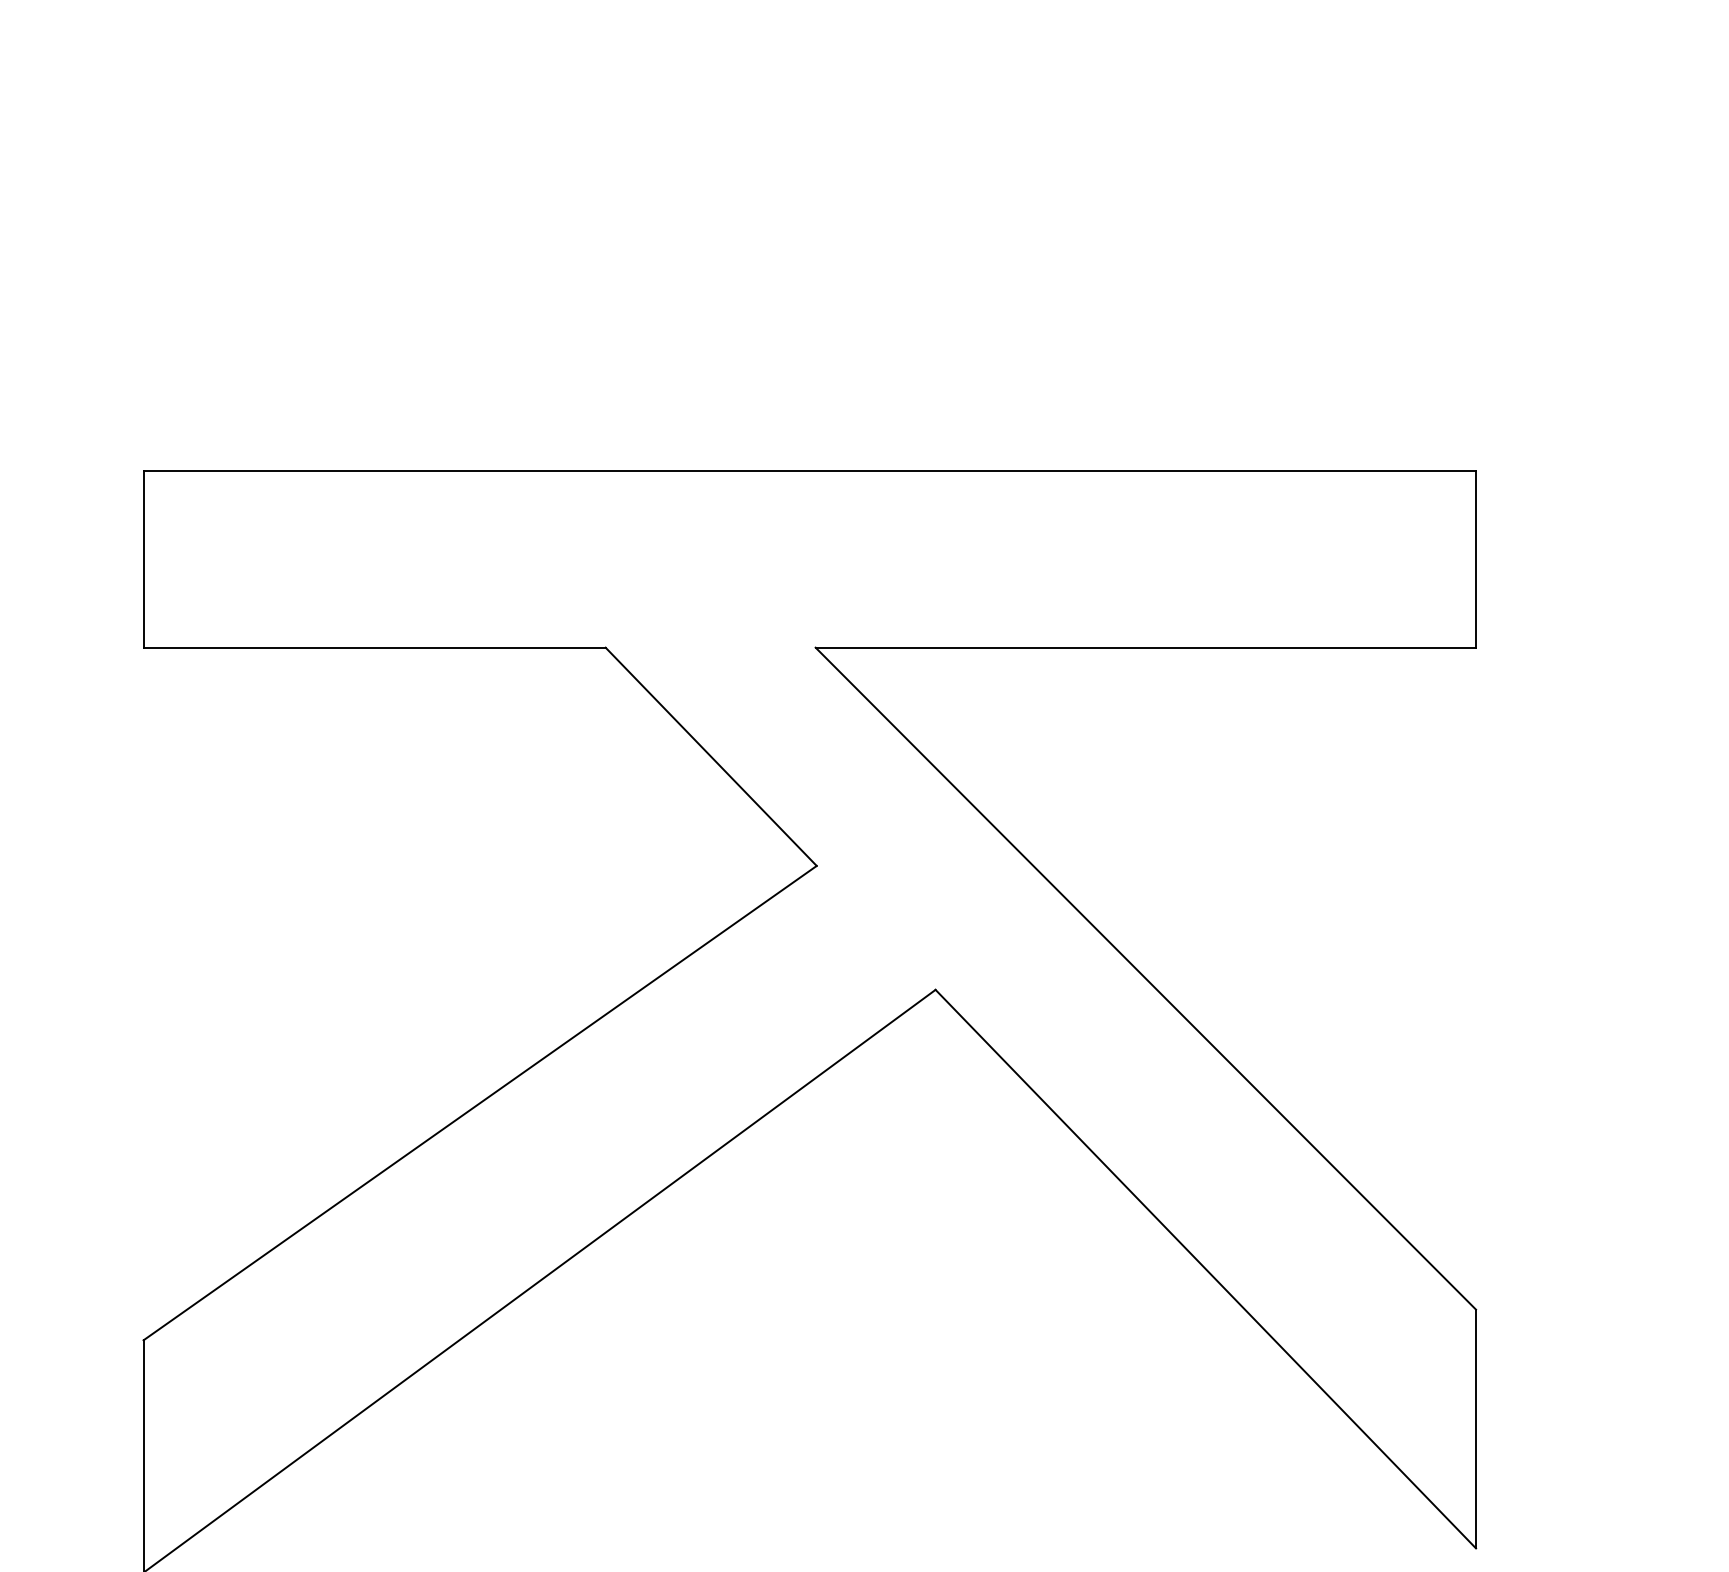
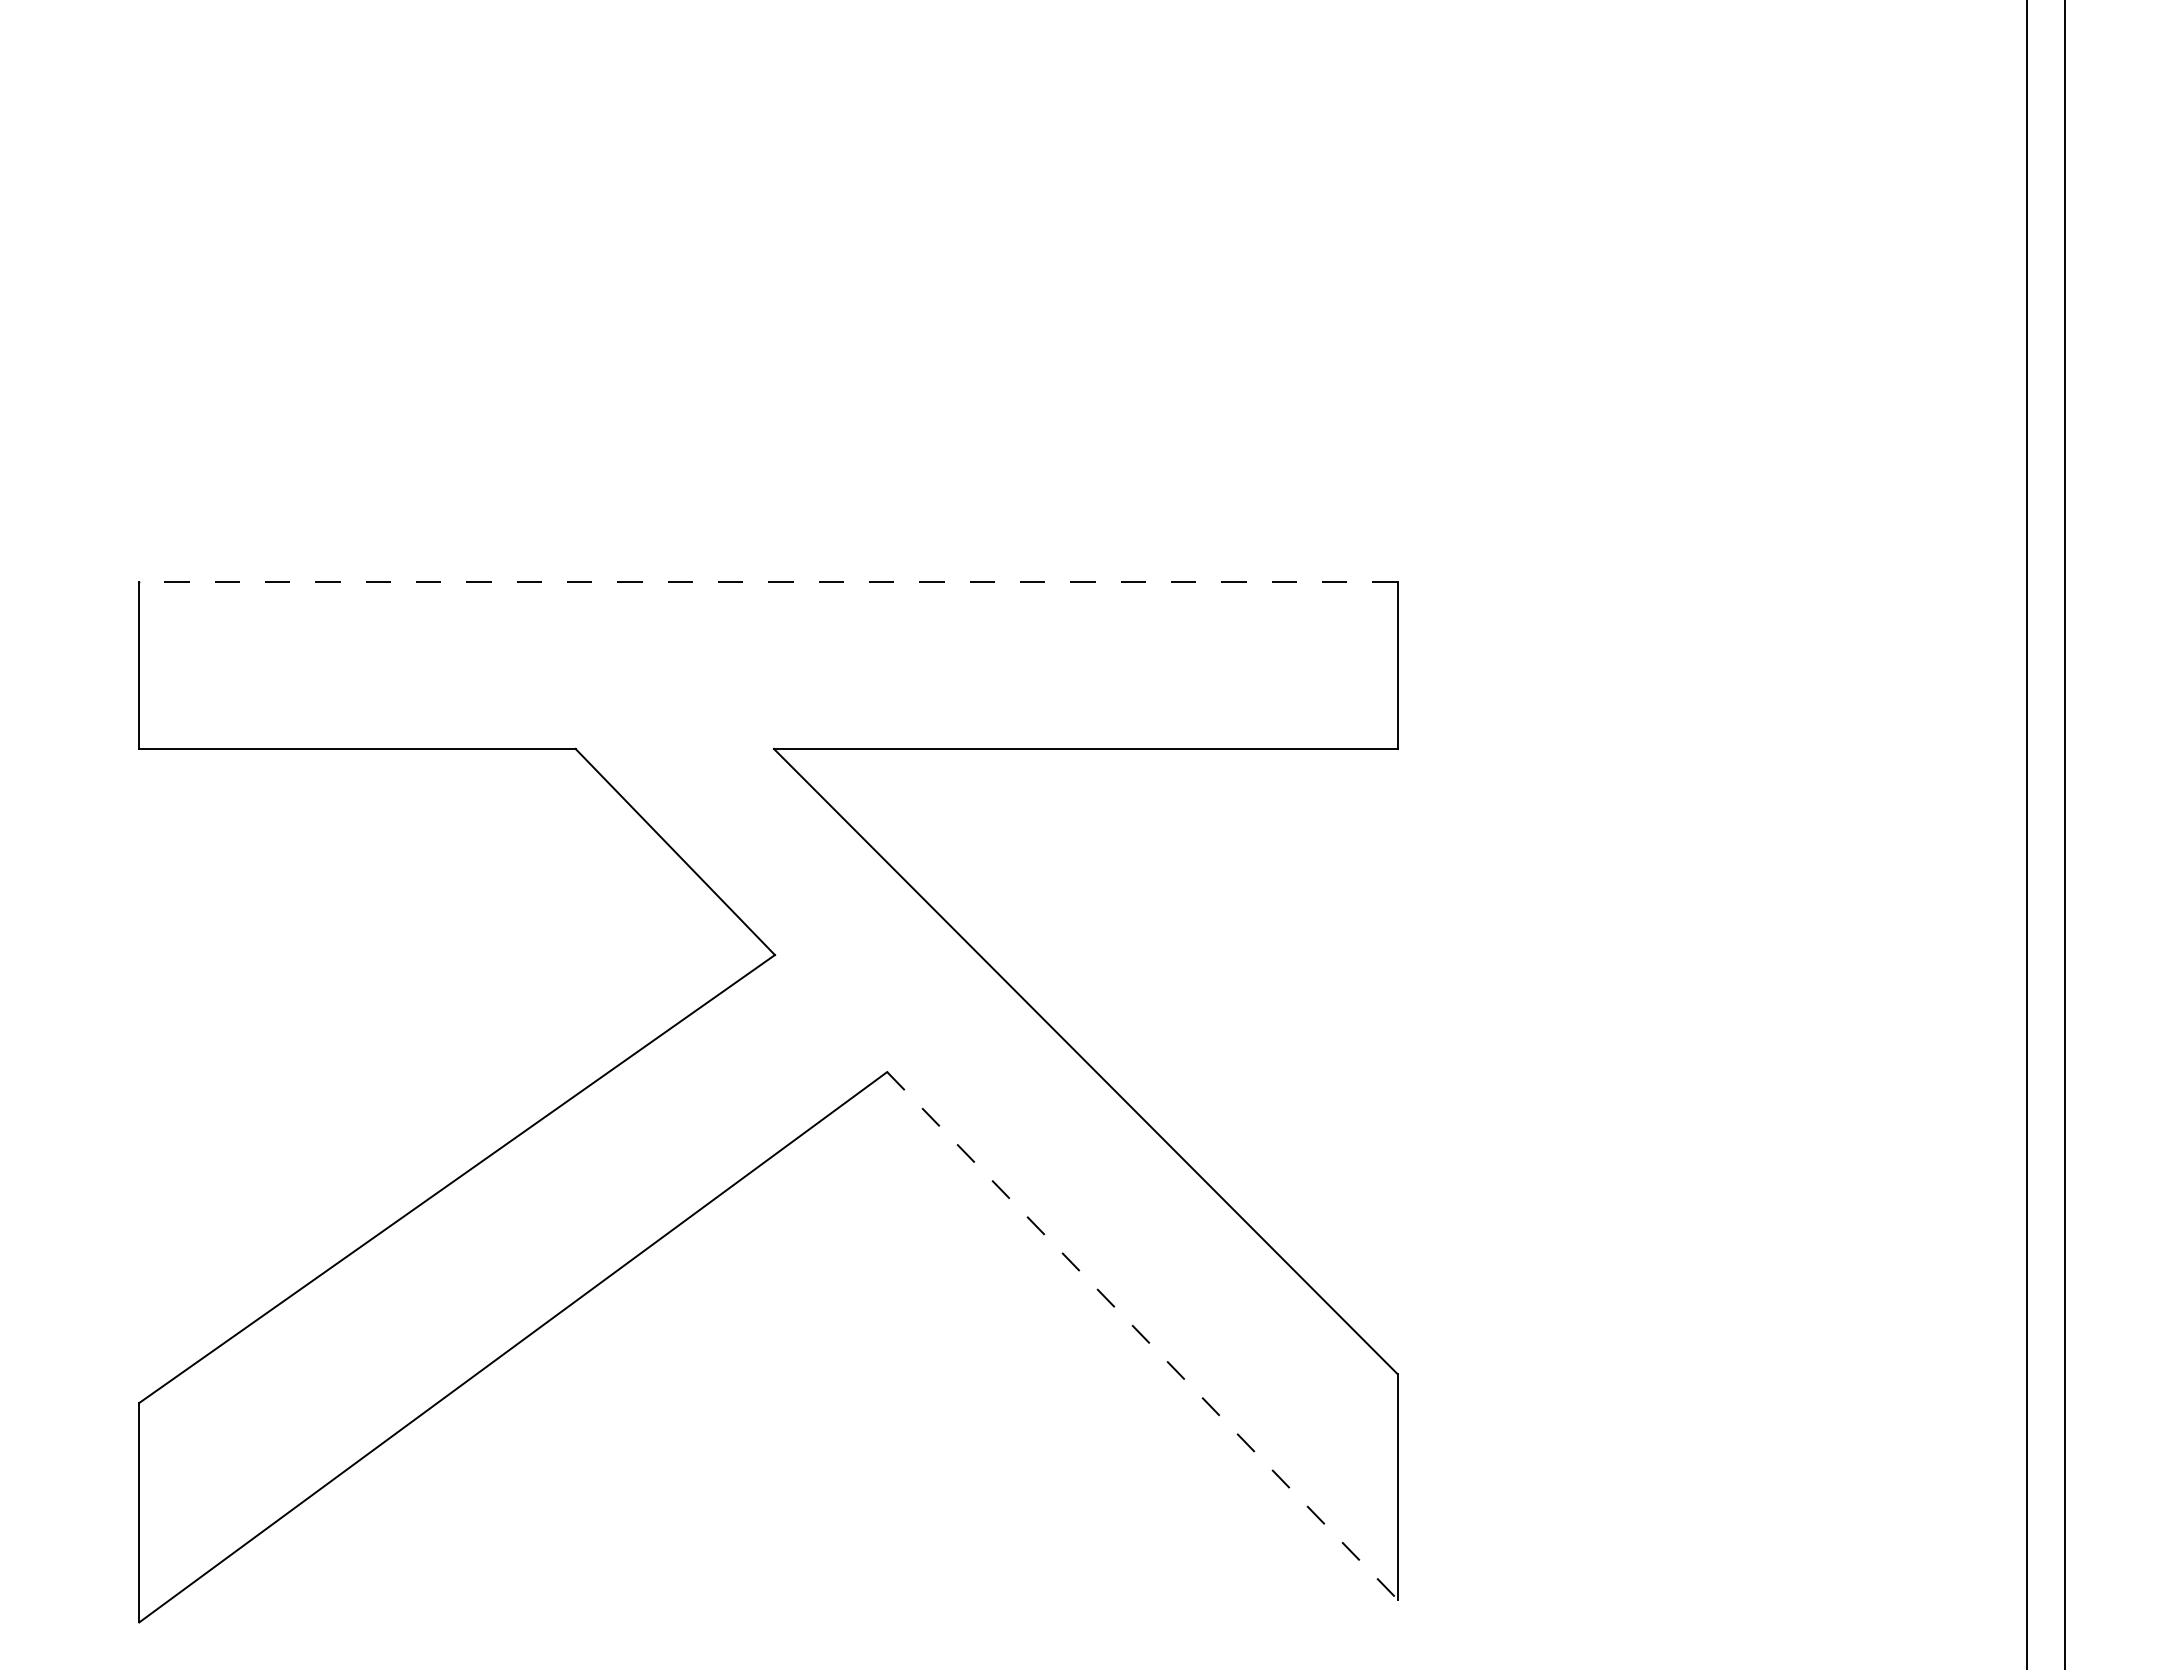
line: (808, 471) -> (767, 582), solid -> dashed
line: (1205, 1268) -> (1142, 1335), solid -> dashed

